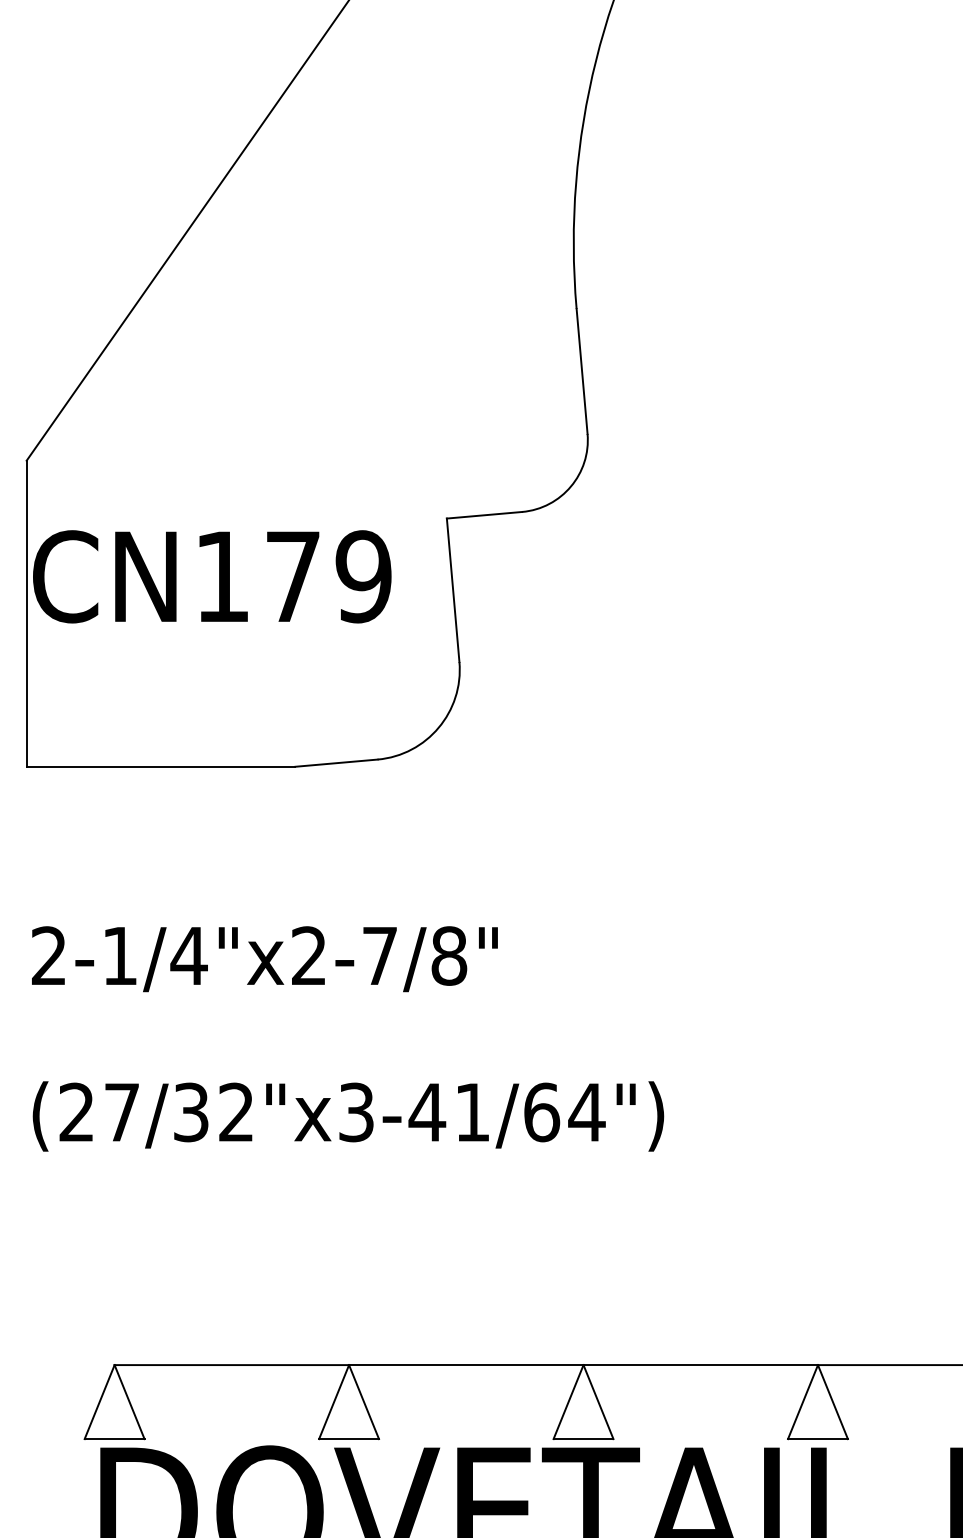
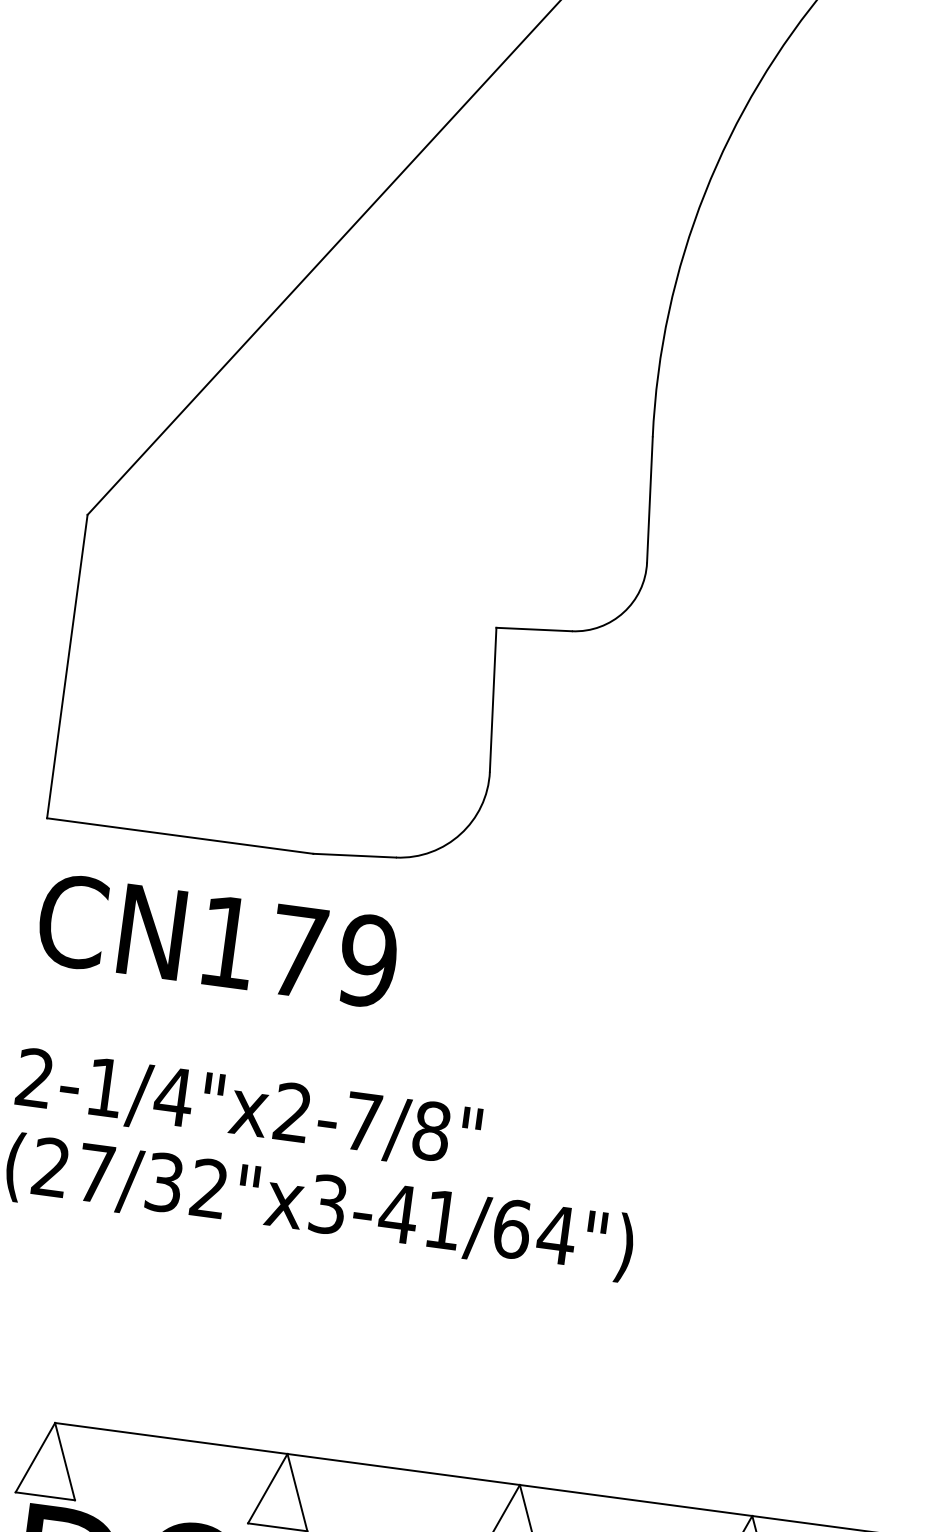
text: (212, 576) -> (218, 940), moved
text: (264, 959) -> (248, 1110), moved

